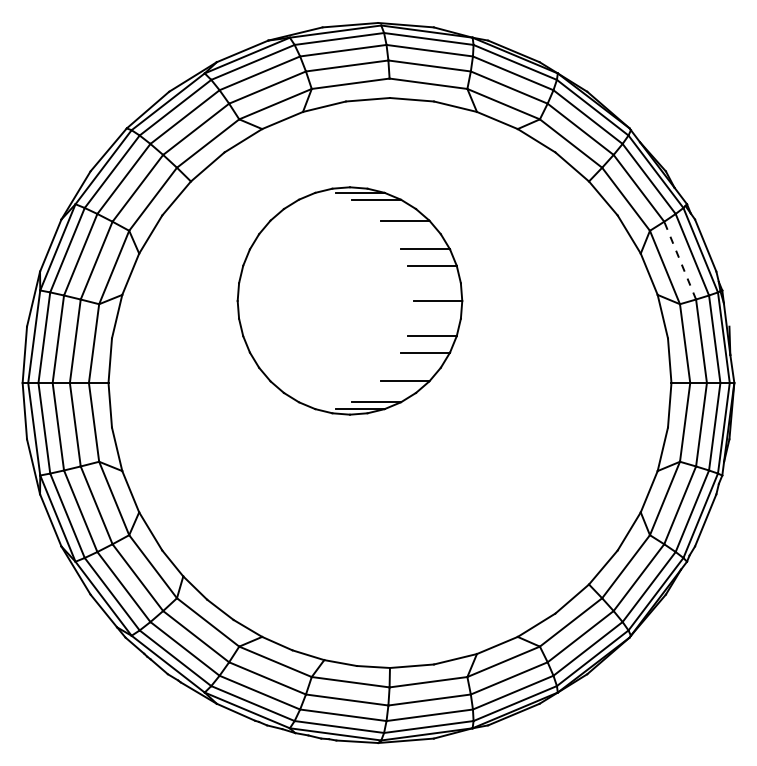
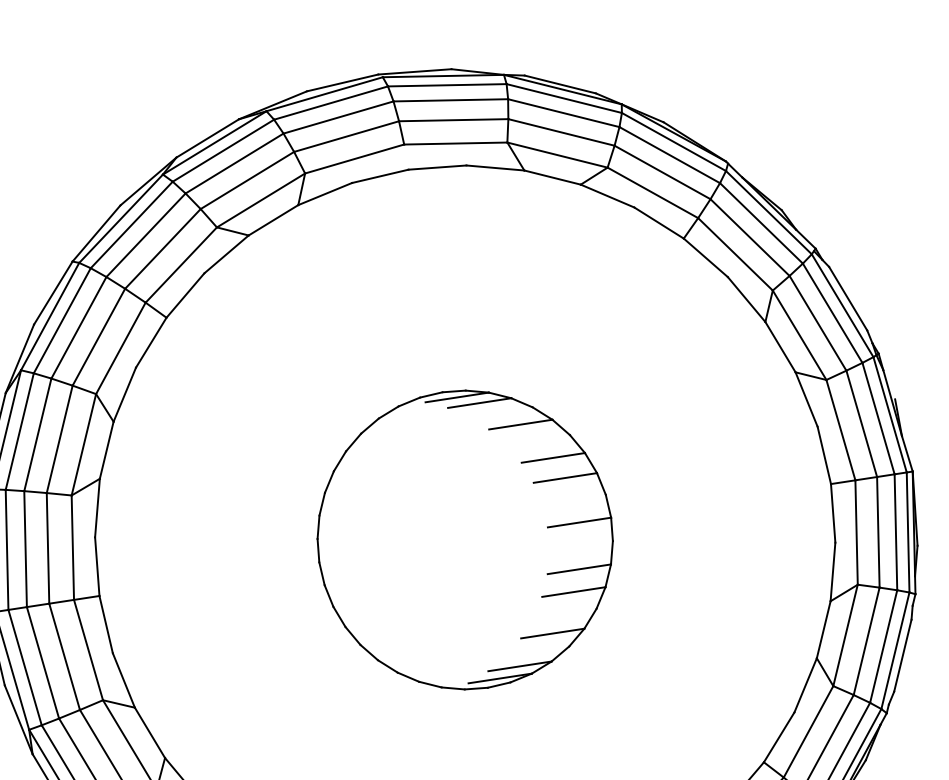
line: (679, 260) -> (817, 323), dashed -> solid
part: (349, 300) -> (464, 539), moved

